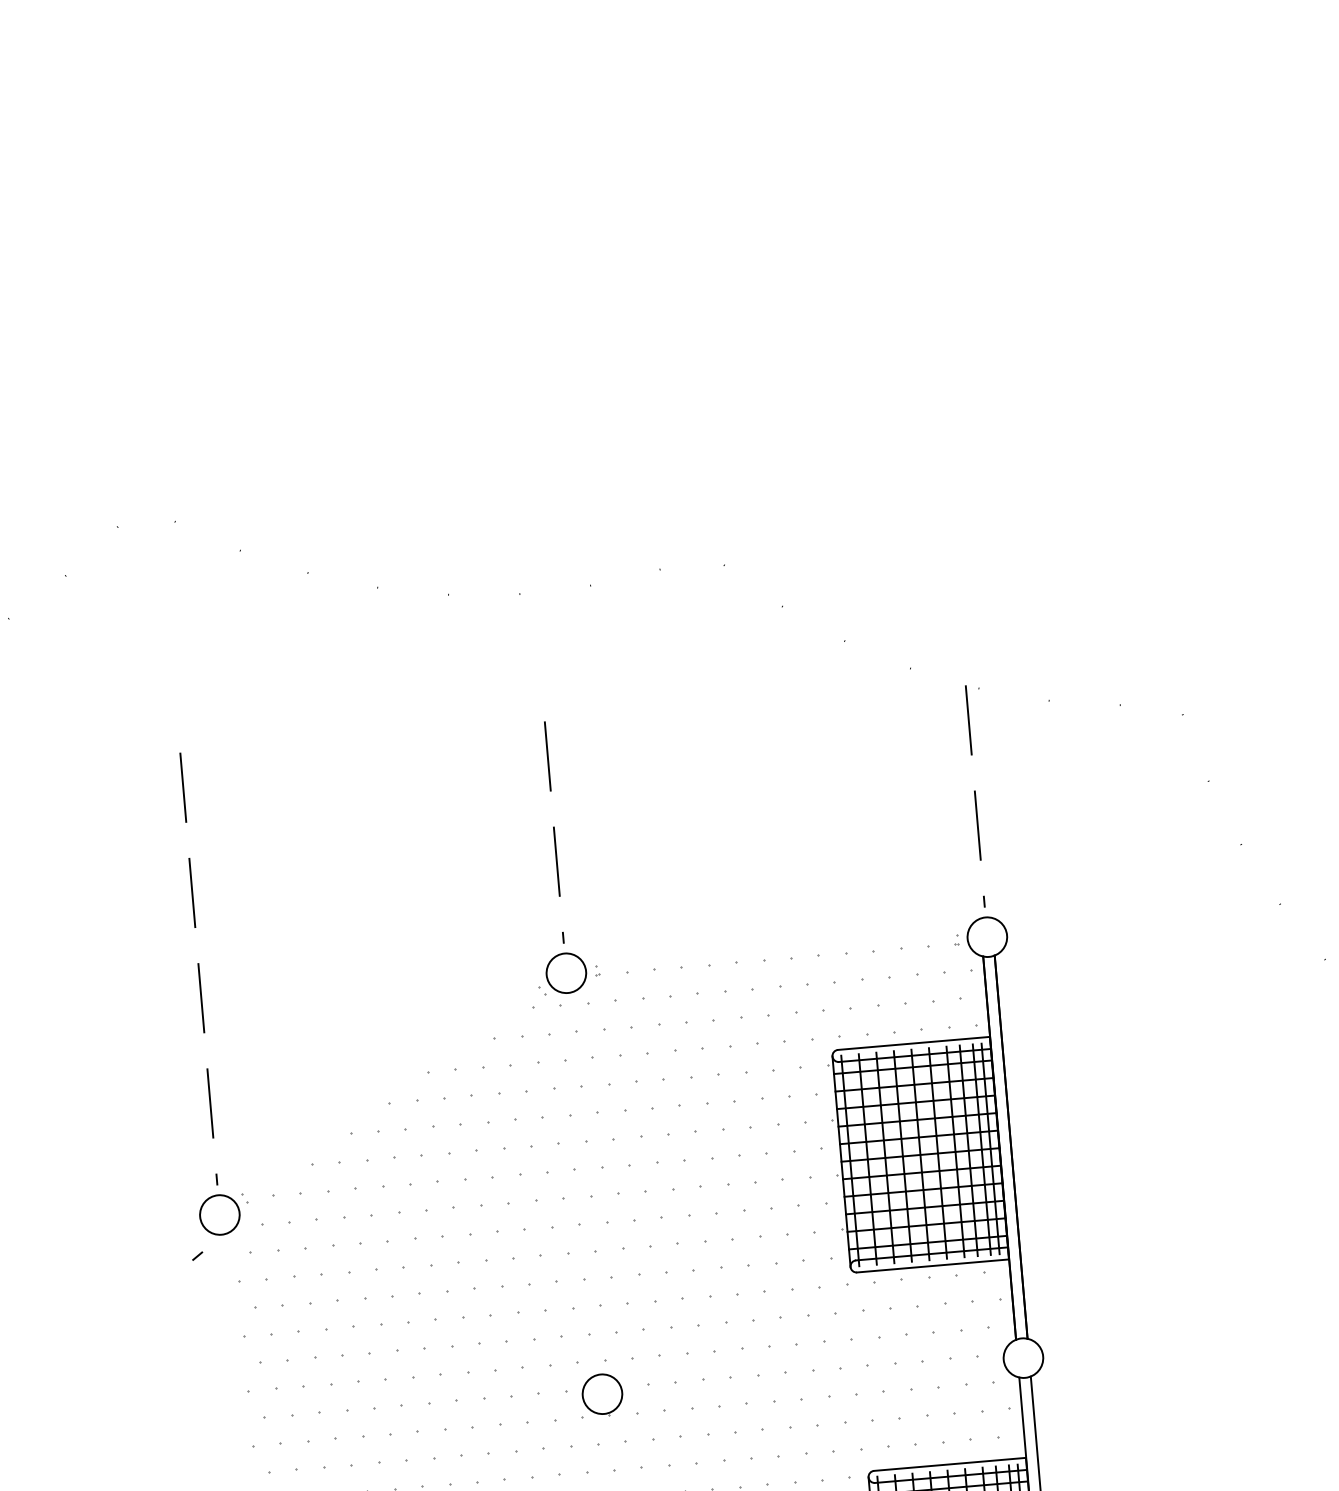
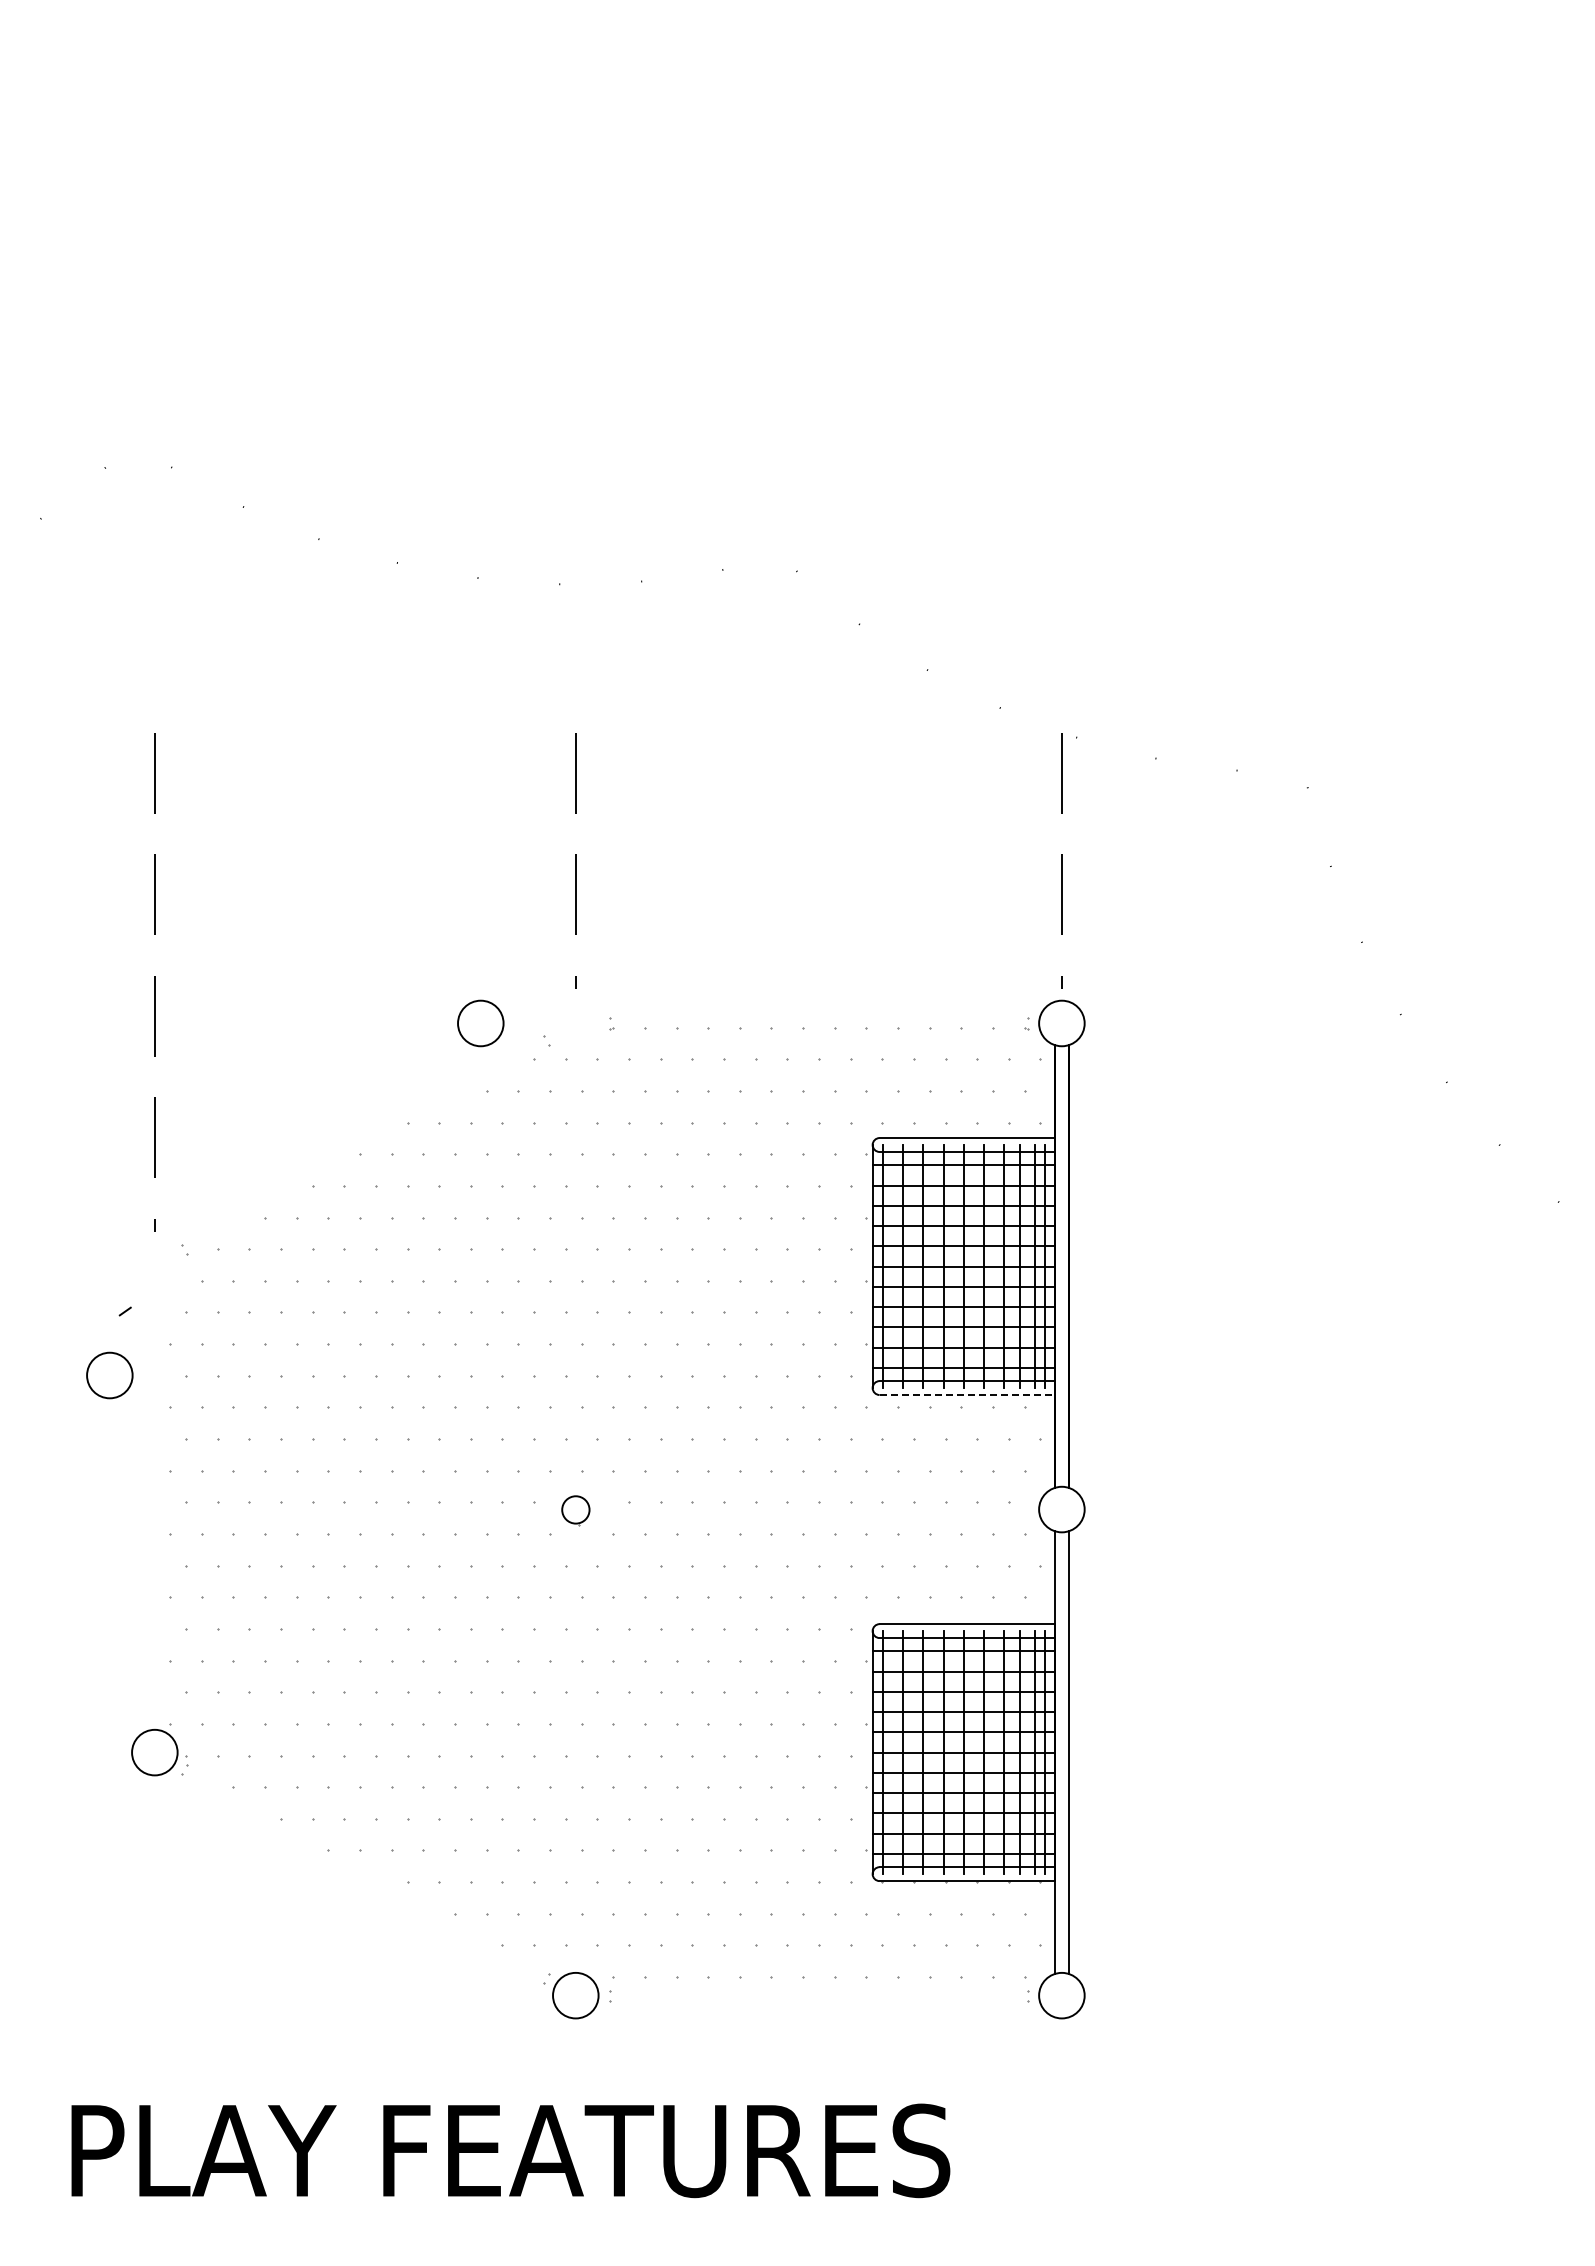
circle: (566, 973) -> (480, 1023), moved
circle: (219, 1215) -> (109, 1375), moved
line: (933, 1266) -> (967, 1395), solid -> dashed
part: (602, 1395) -> (575, 1510), size x0.6

